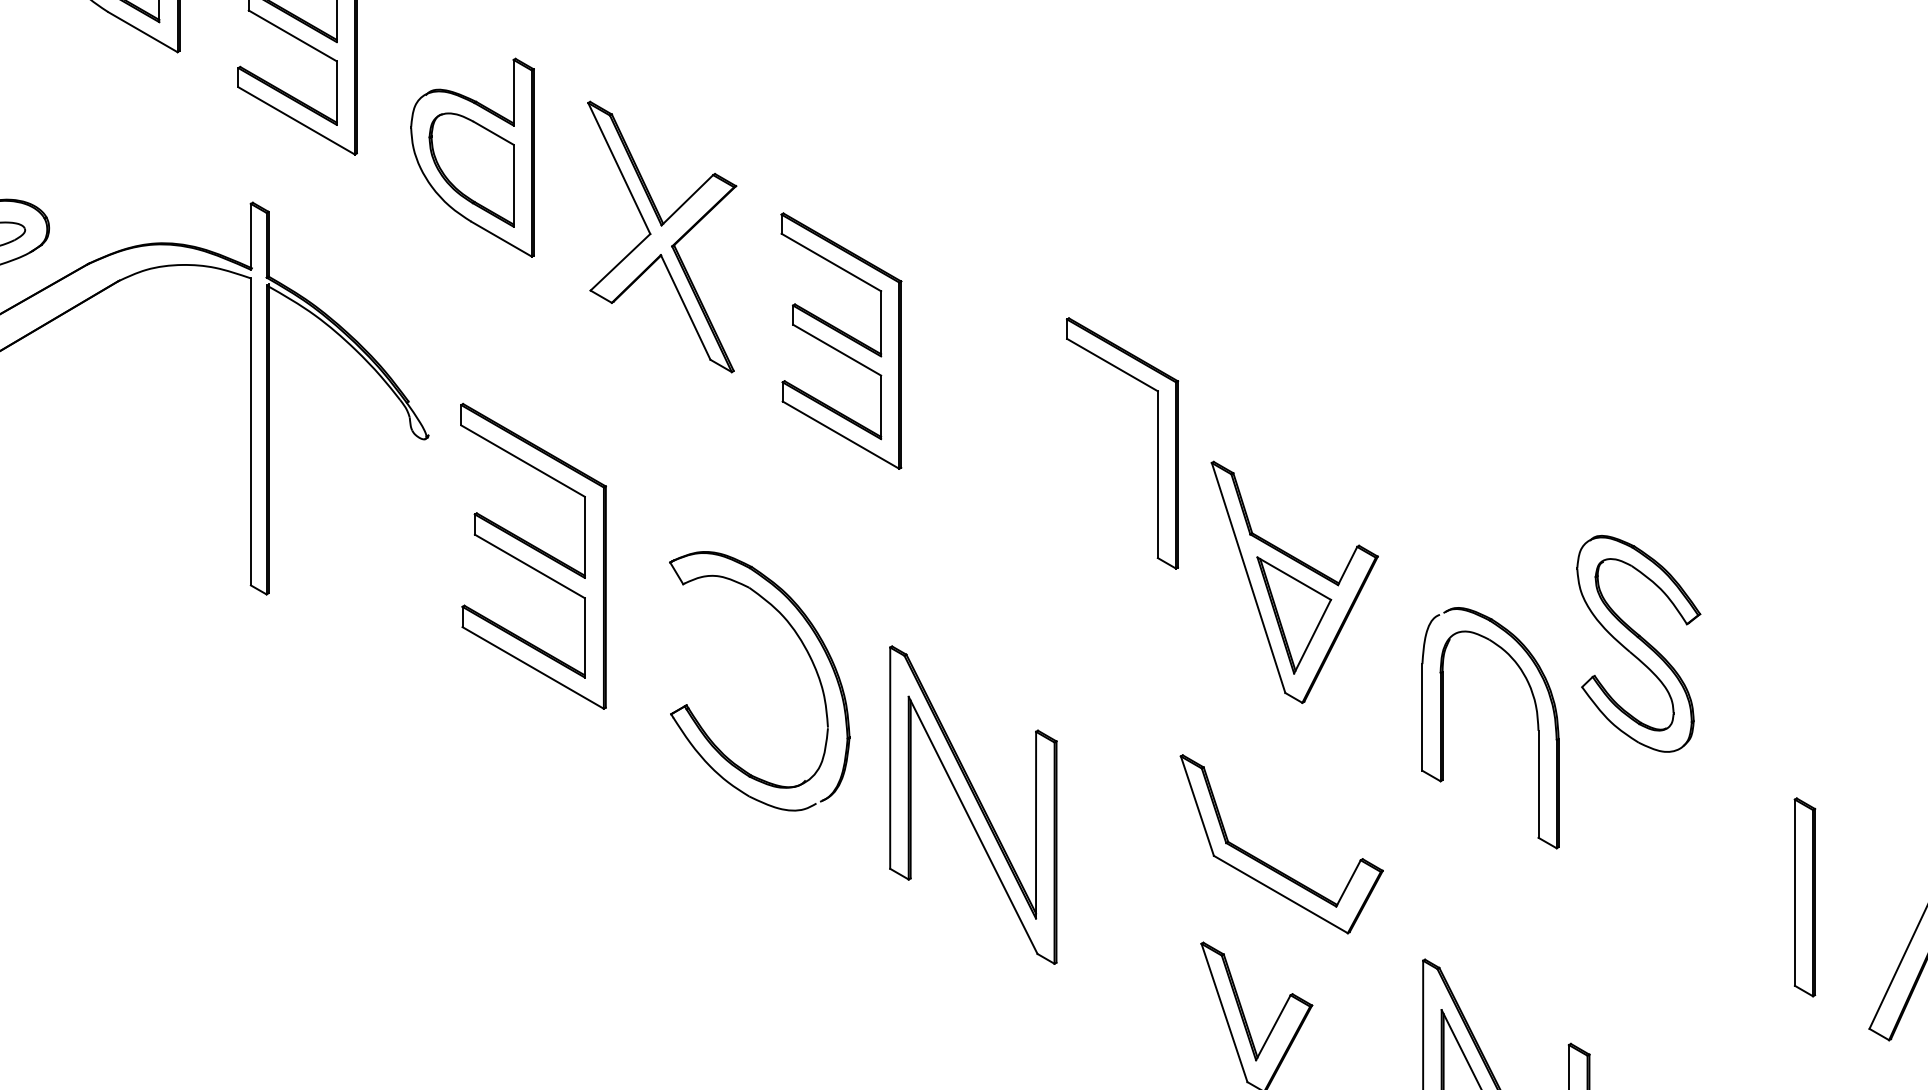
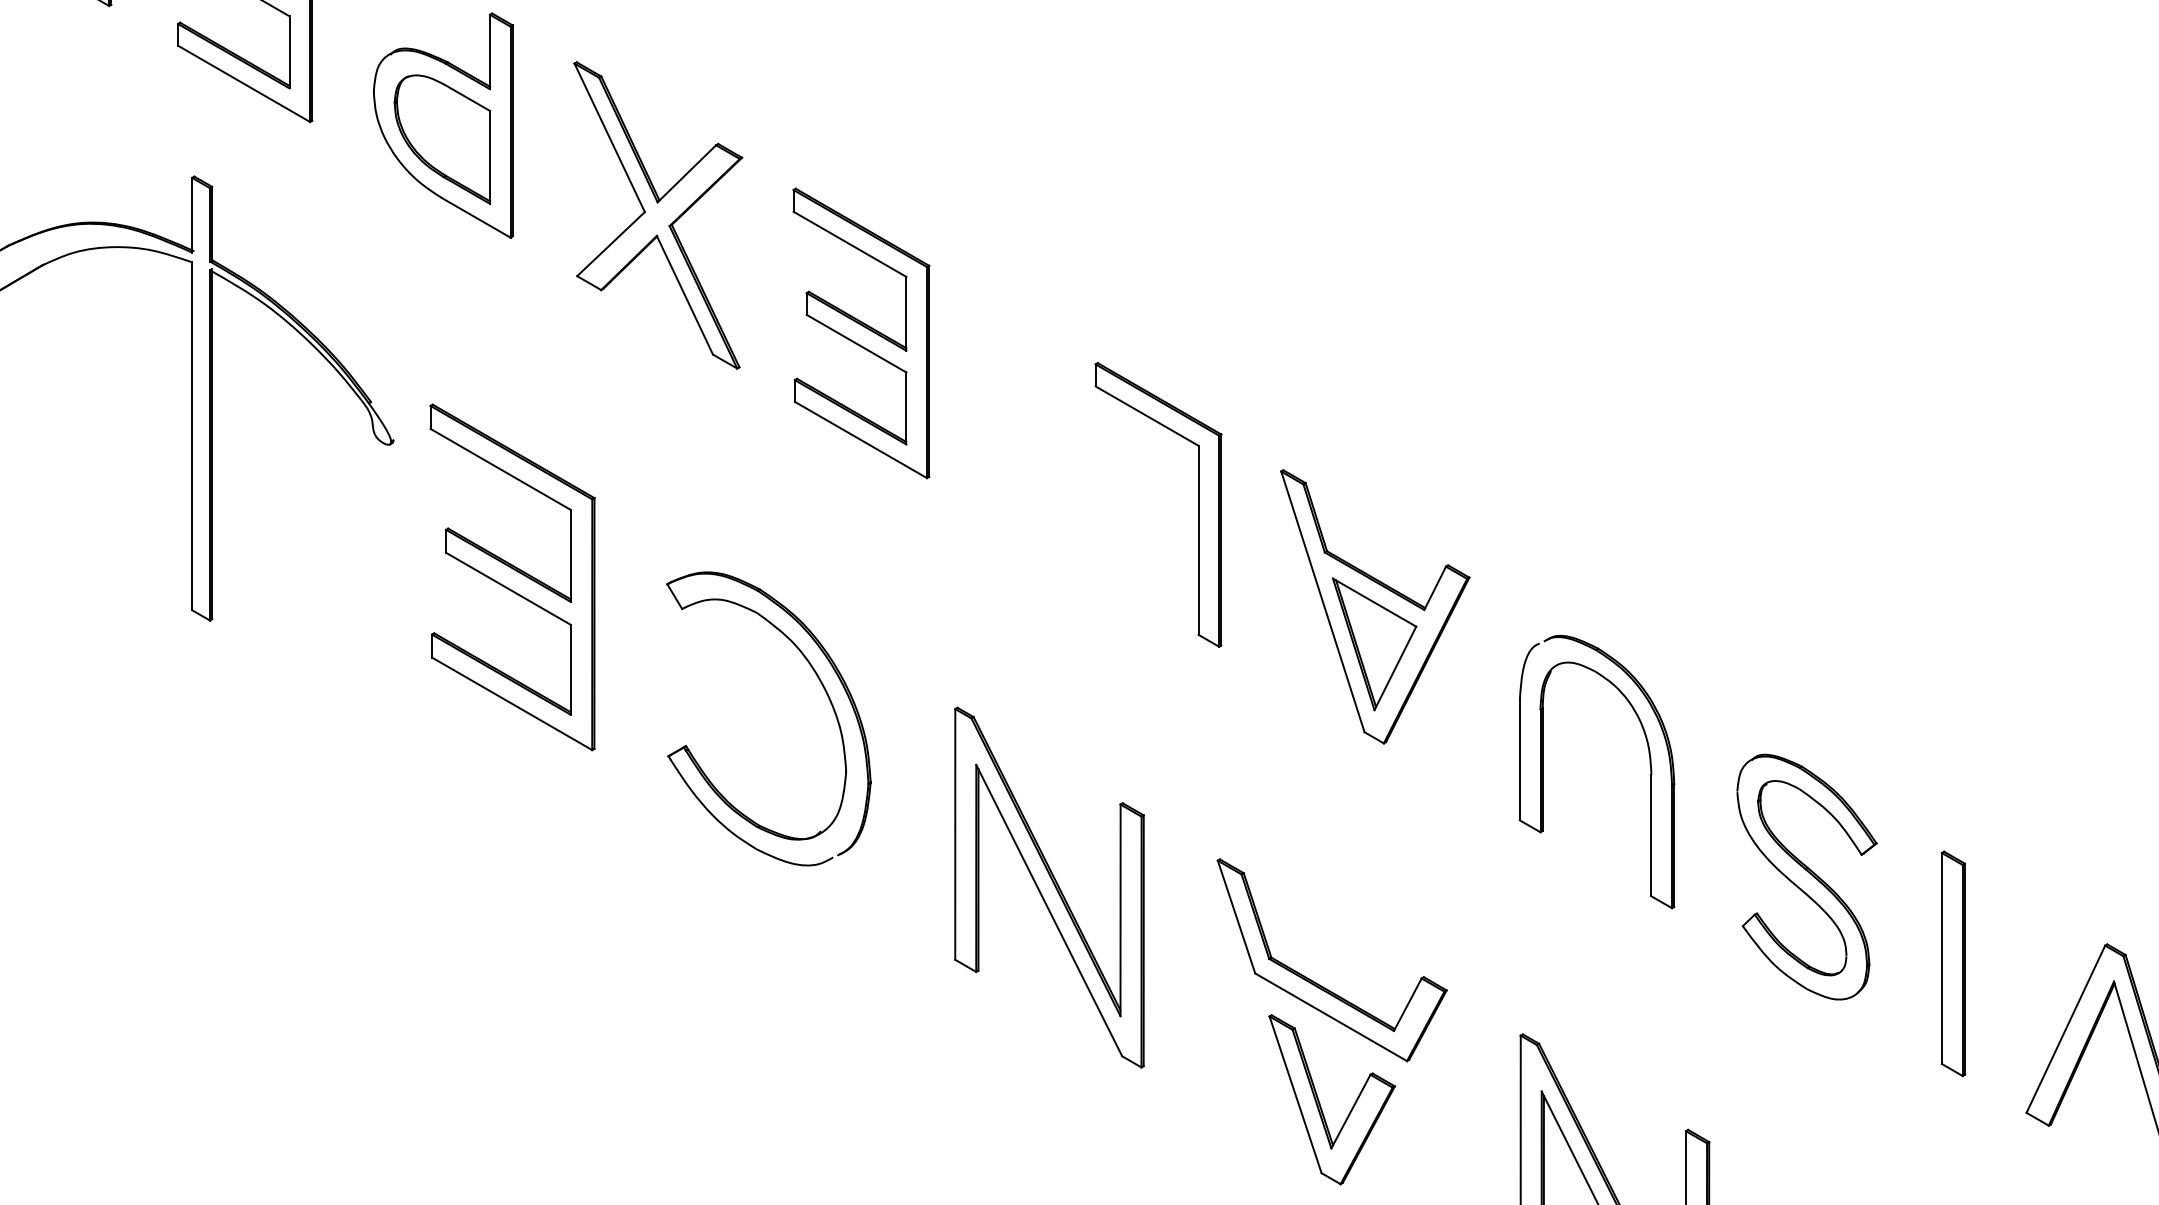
part: (1157, 443) -> (1198, 504), moved
part: (1638, 643) -> (1806, 876), moved
part: (973, 804) -> (1049, 886), moved
part: (1271, 865) -> (1320, 984), moved

